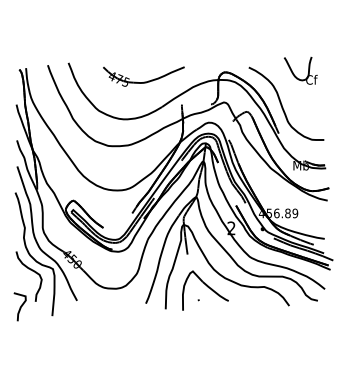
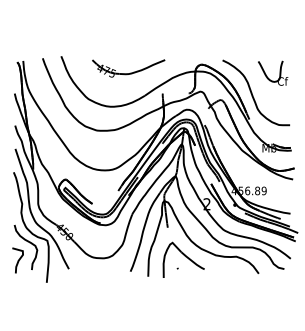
part: (301, 69) -> (273, 72), moved
curve: (19, 306) -> (17, 260), moved

